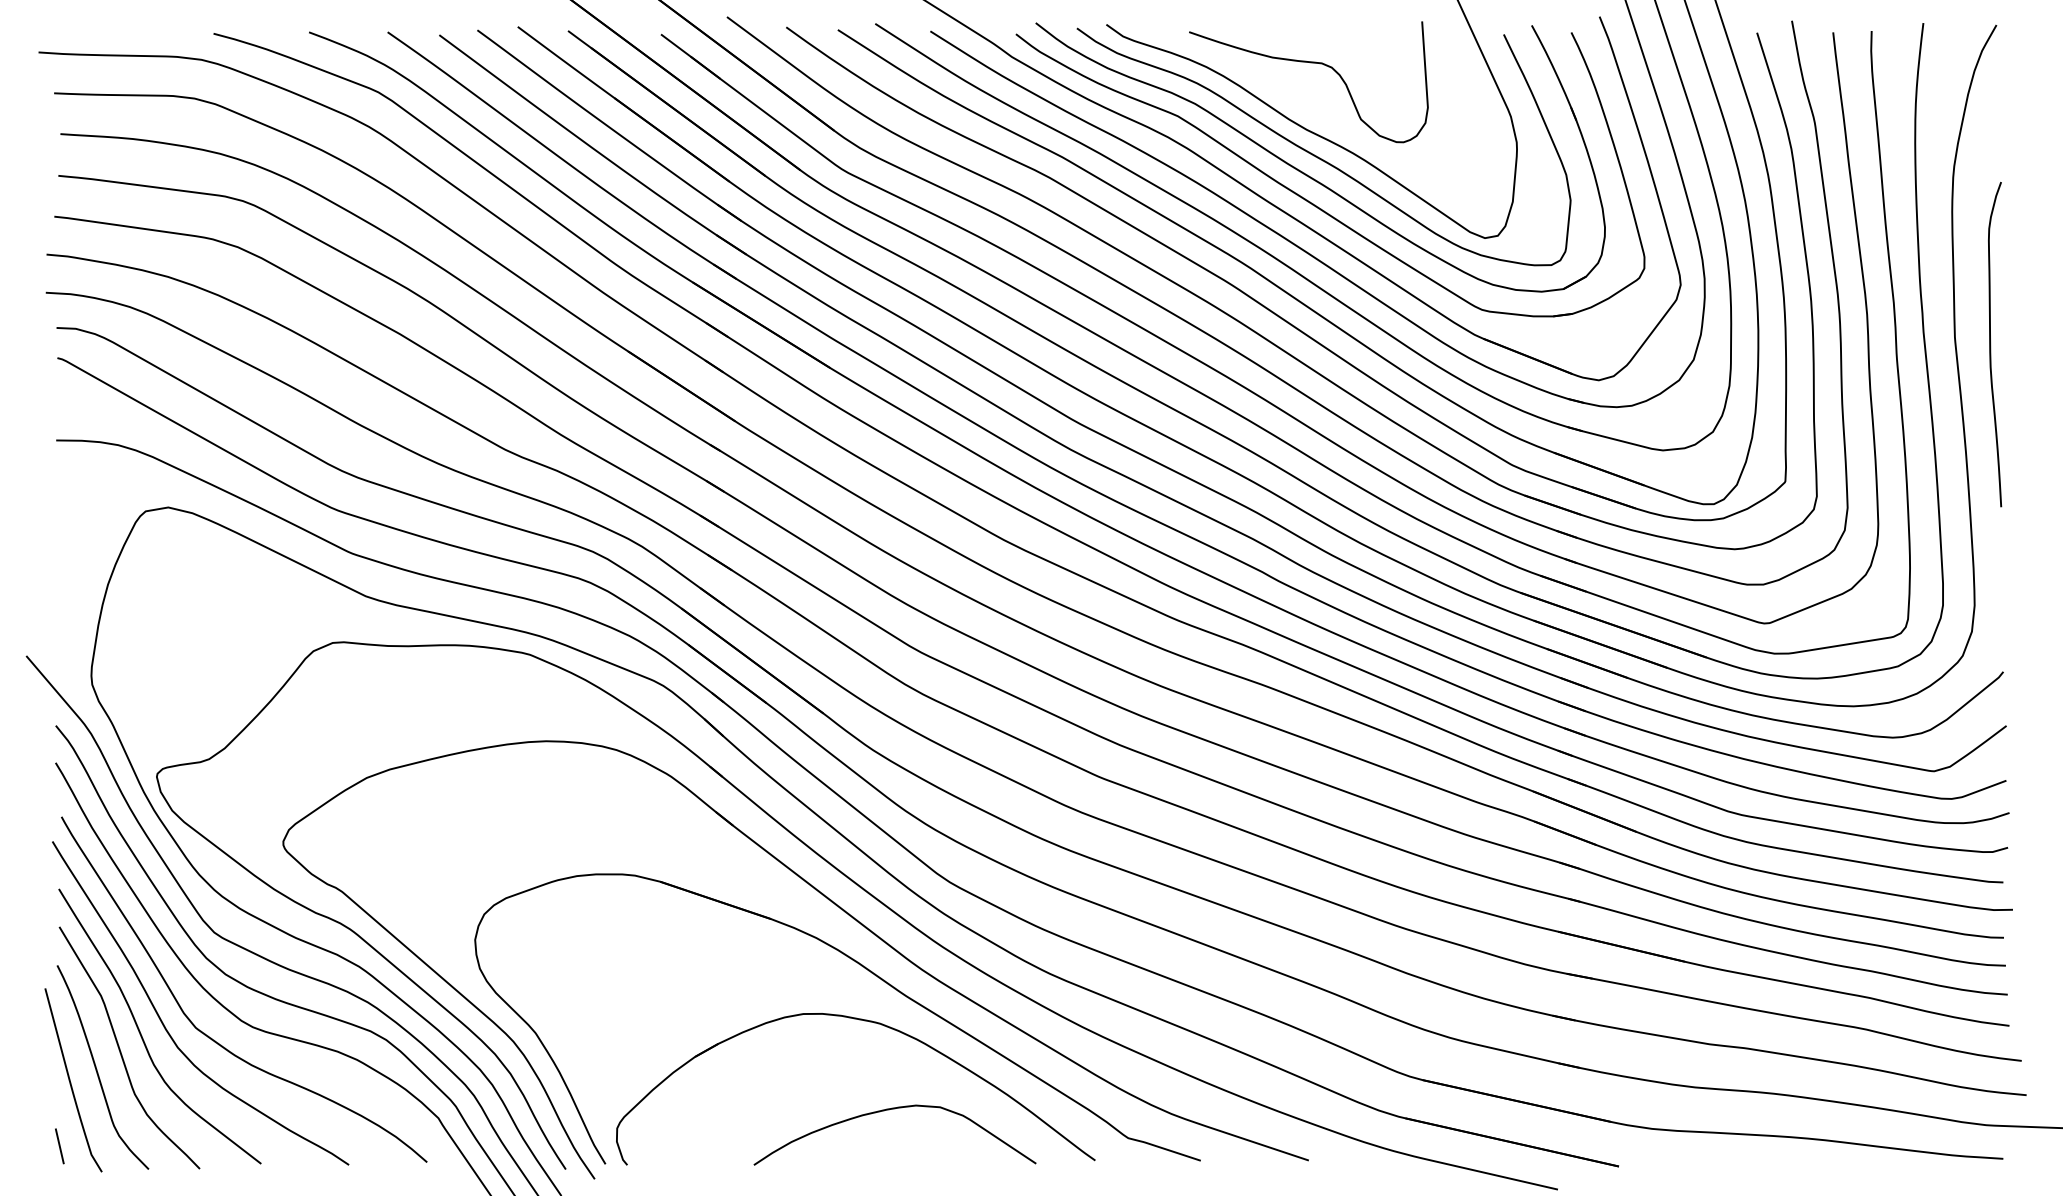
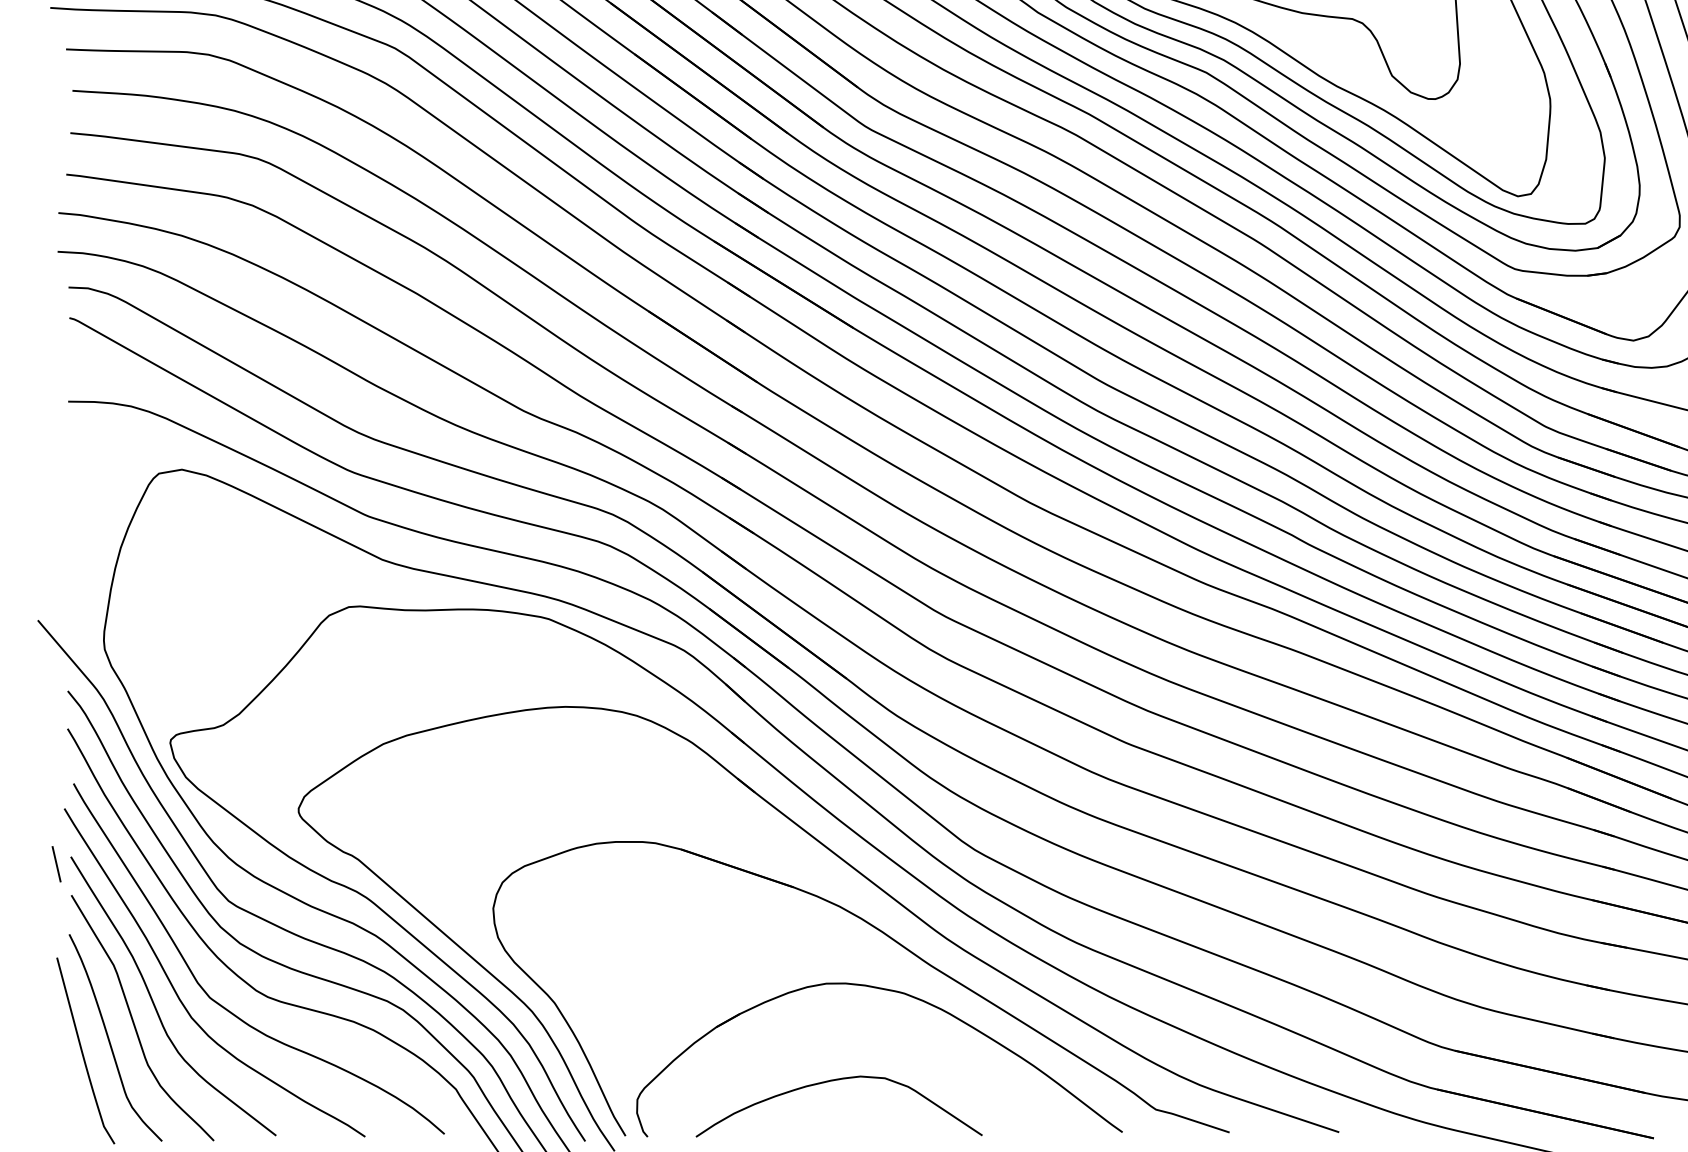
curve: (889, 1110) -> (833, 1081), moved
line: (59, 1146) -> (56, 864), moved

